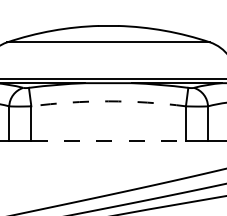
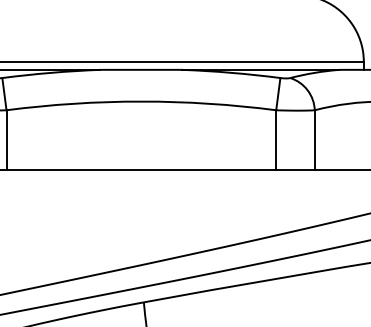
arc: (108, 101) -> (141, 101), dashed -> solid
line: (109, 140) -> (142, 169), dashed -> solid

